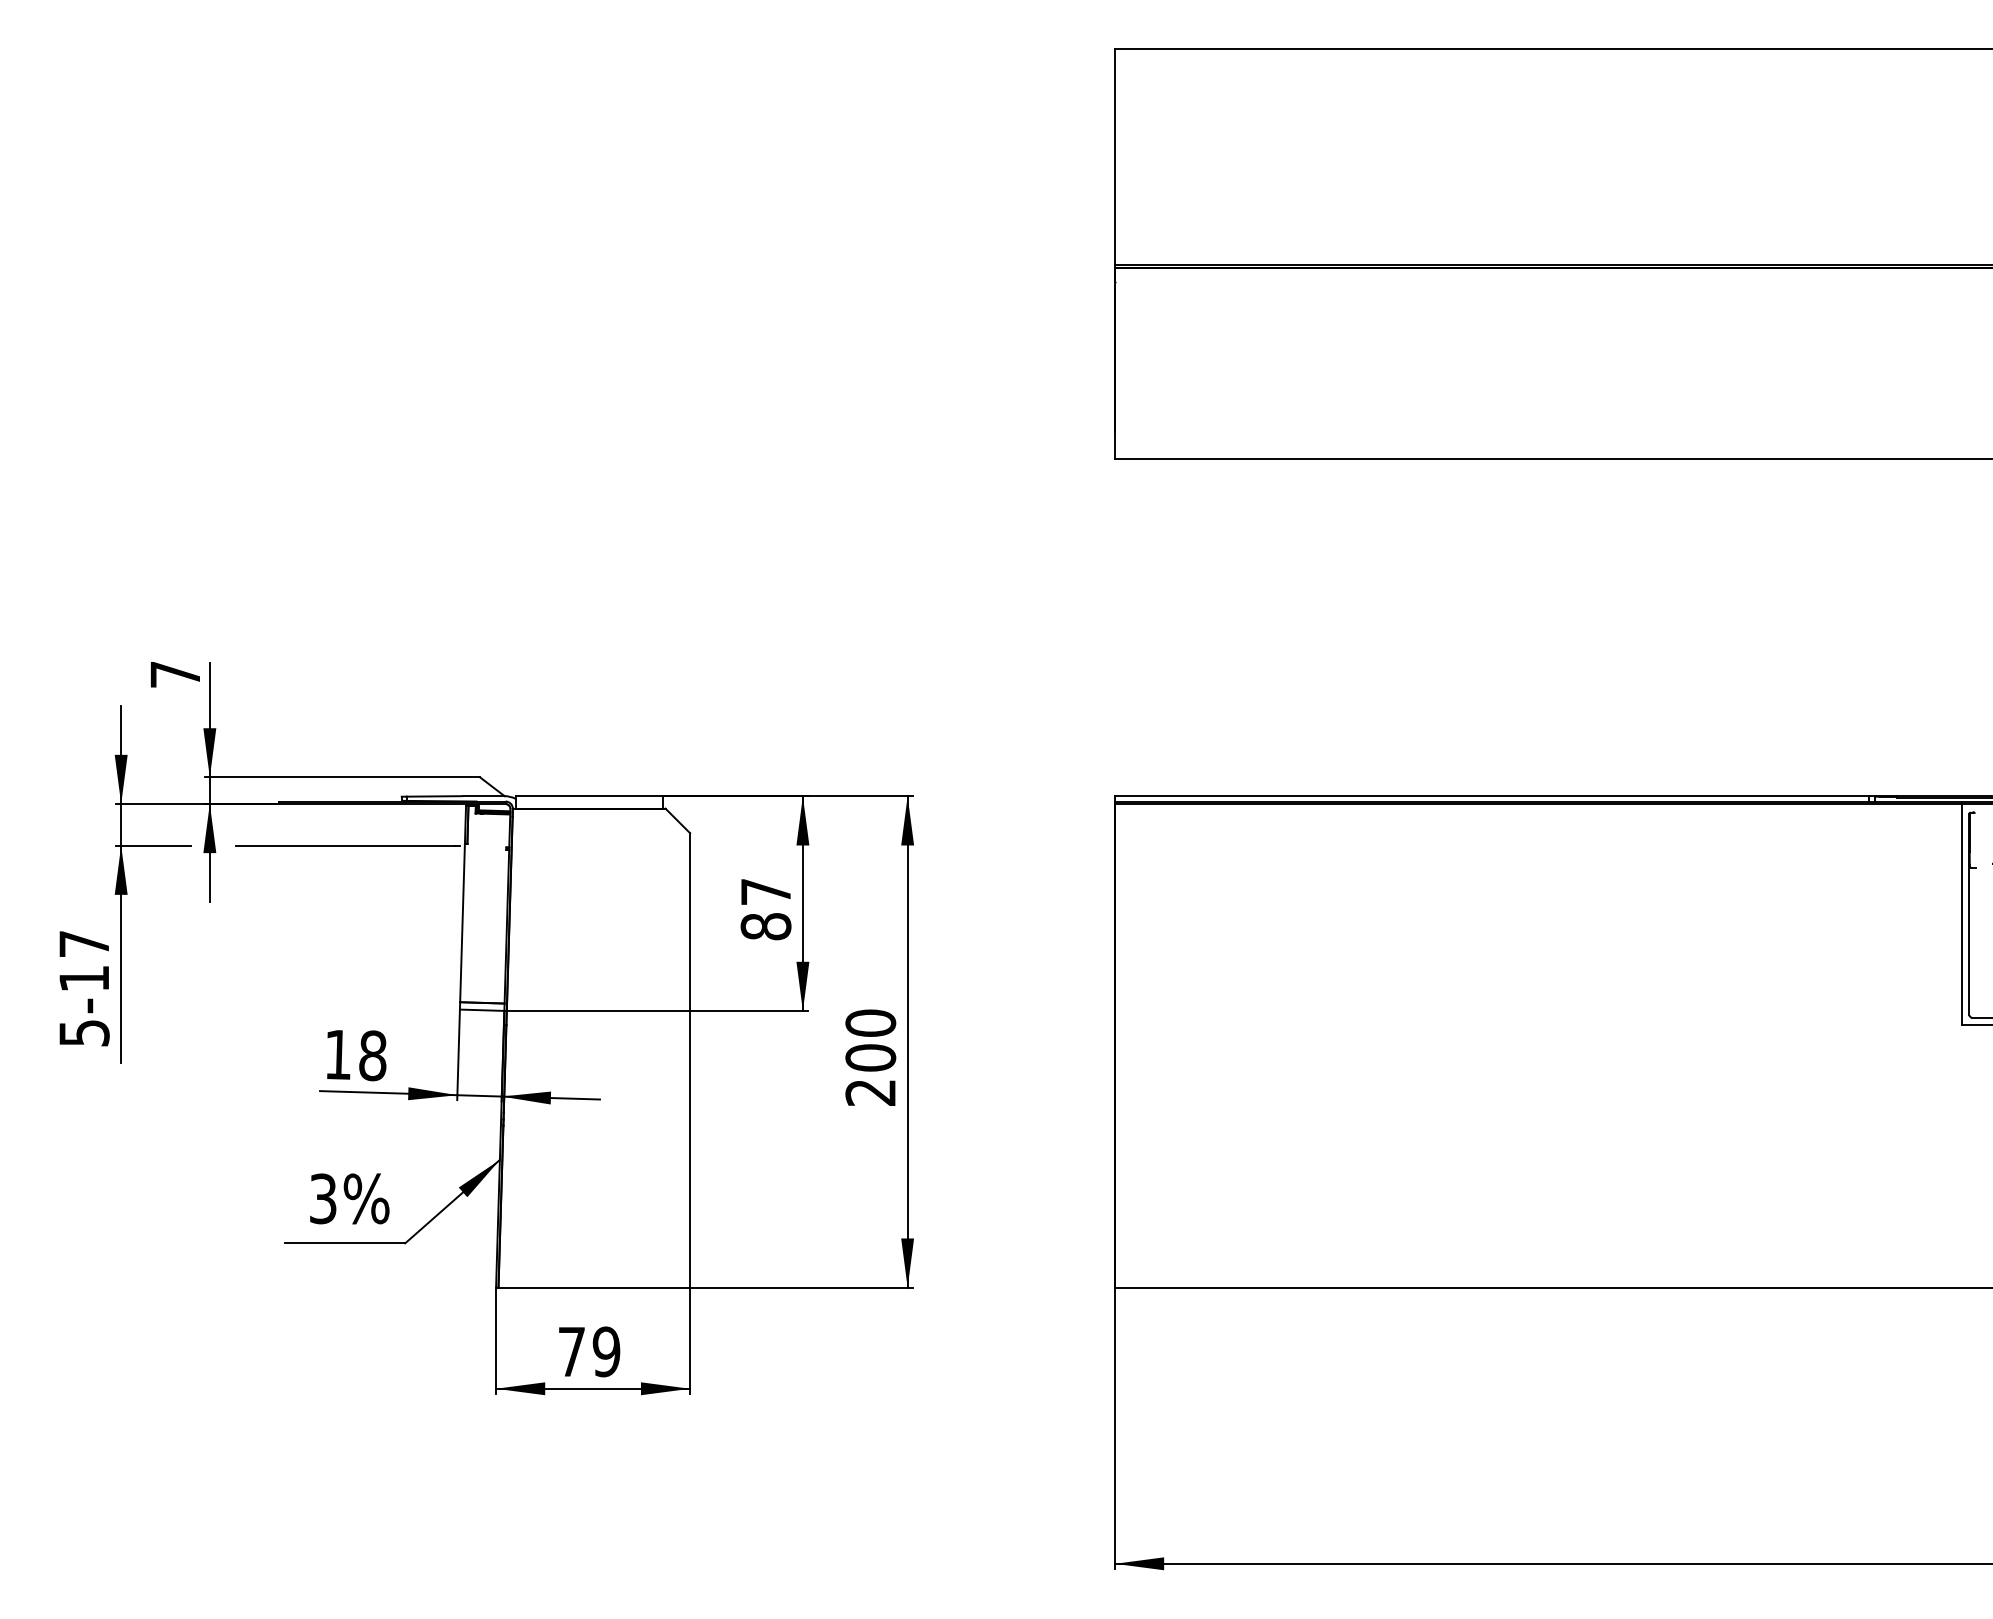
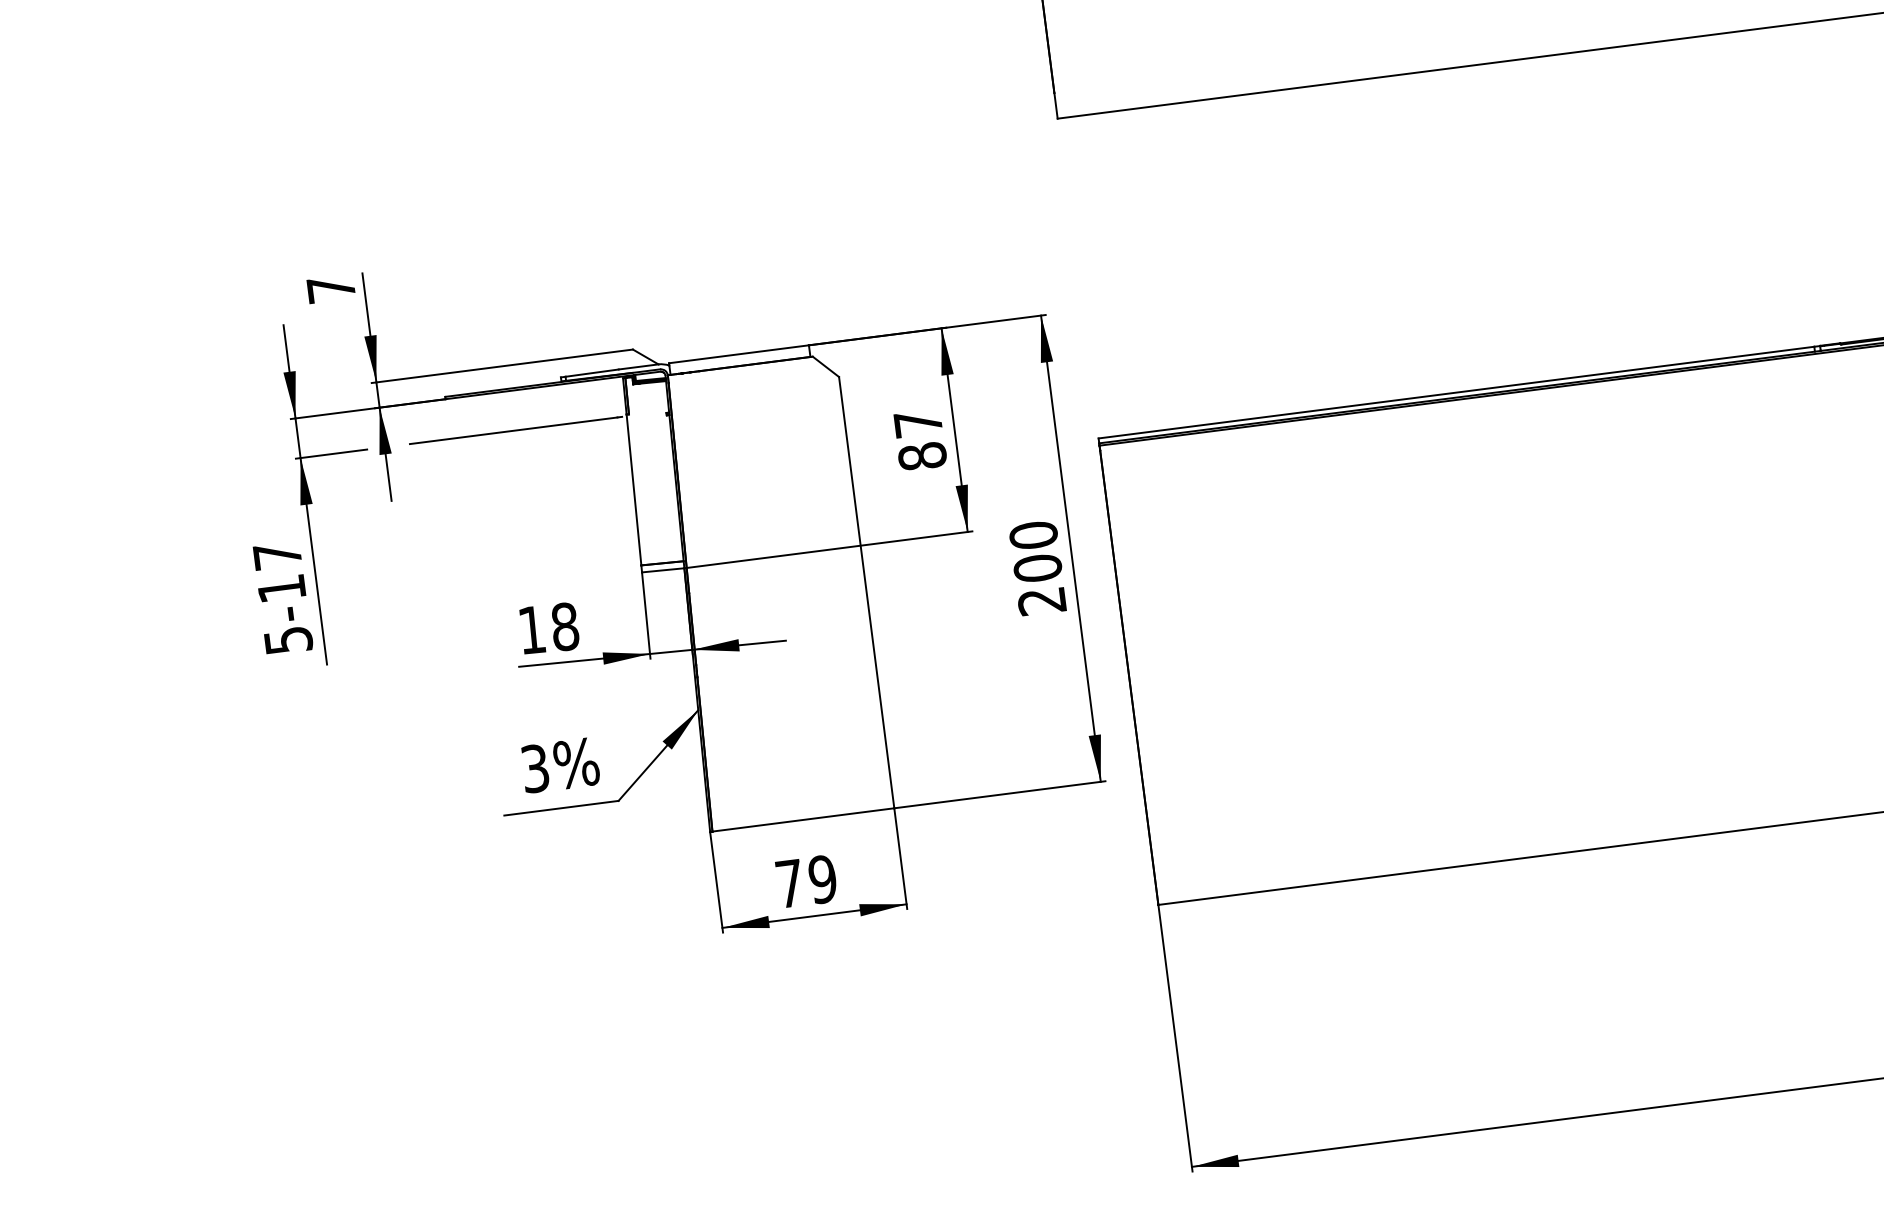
part: (486, 1028) -> (669, 587), moved

